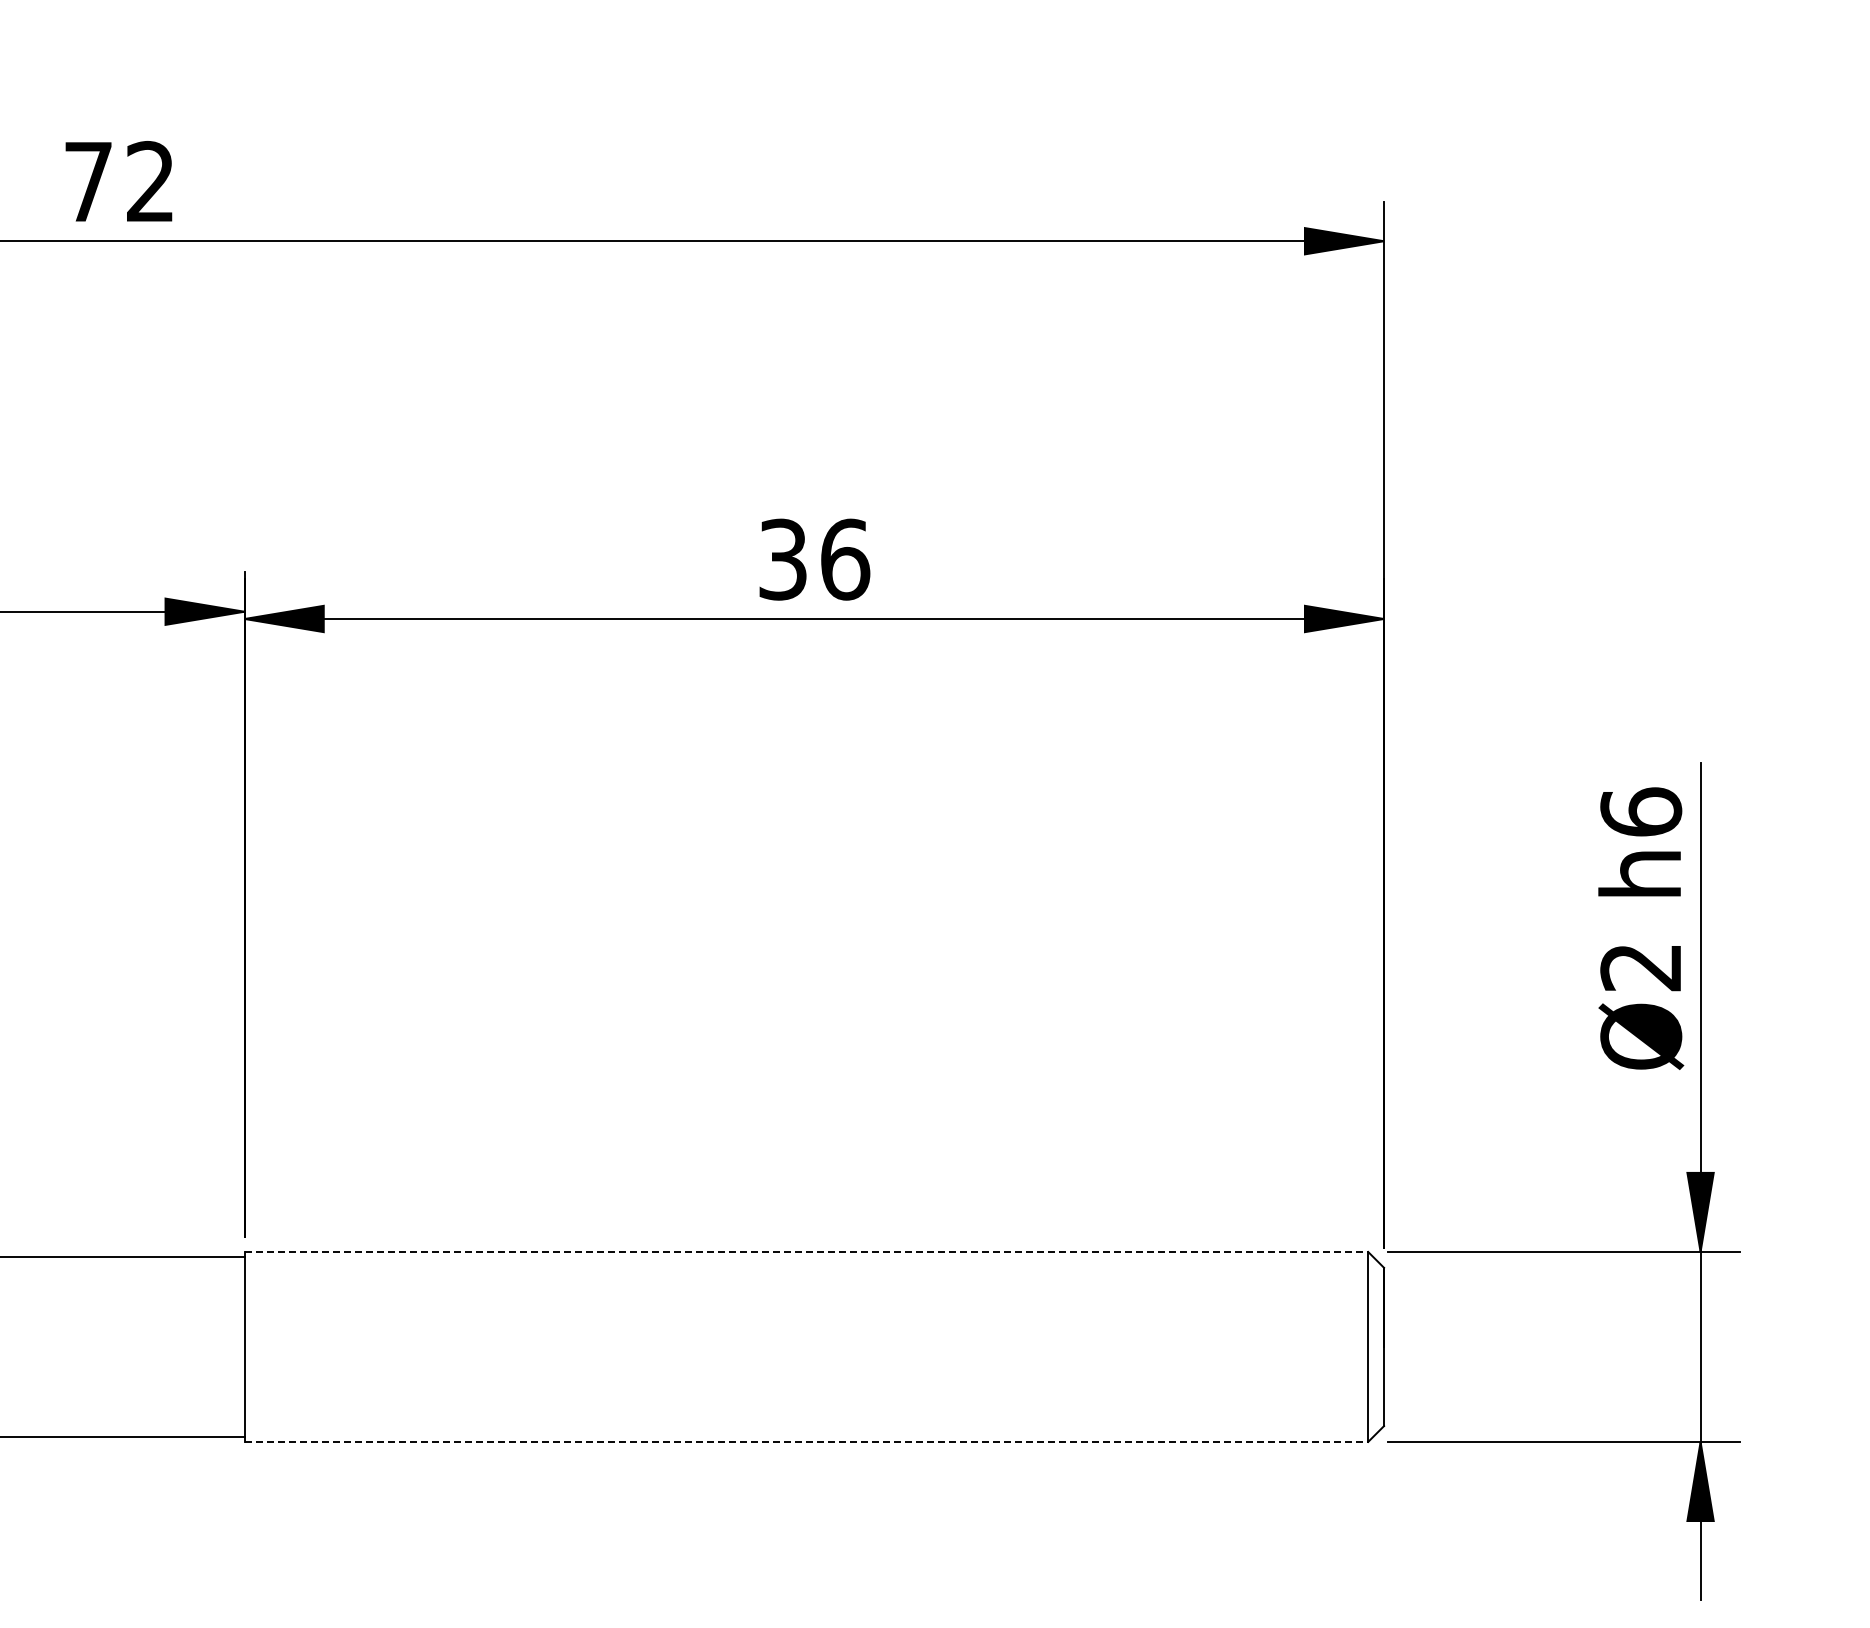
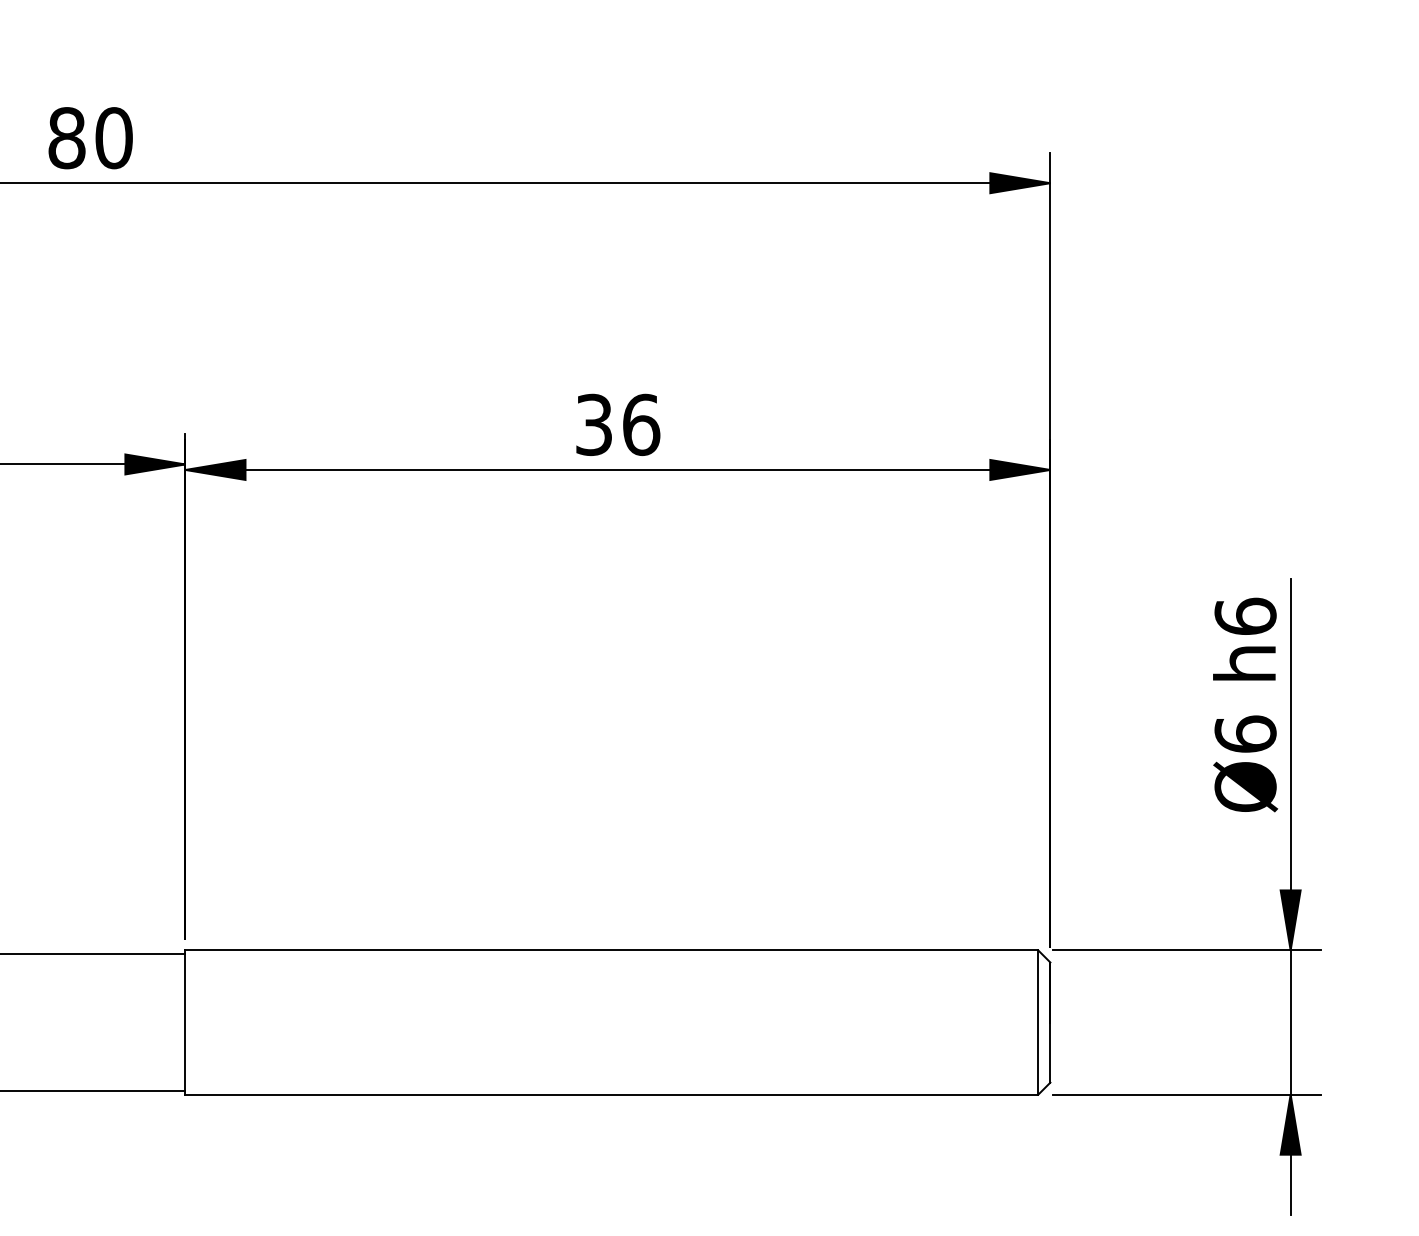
text: (119, 181) -> (90, 137), 72 -> 80
text: (1641, 966) -> (1245, 733), Ø2 -> Ø6
line: (806, 1252) -> (611, 950), dashed -> solid
line: (806, 1441) -> (611, 1094), dashed -> solid

